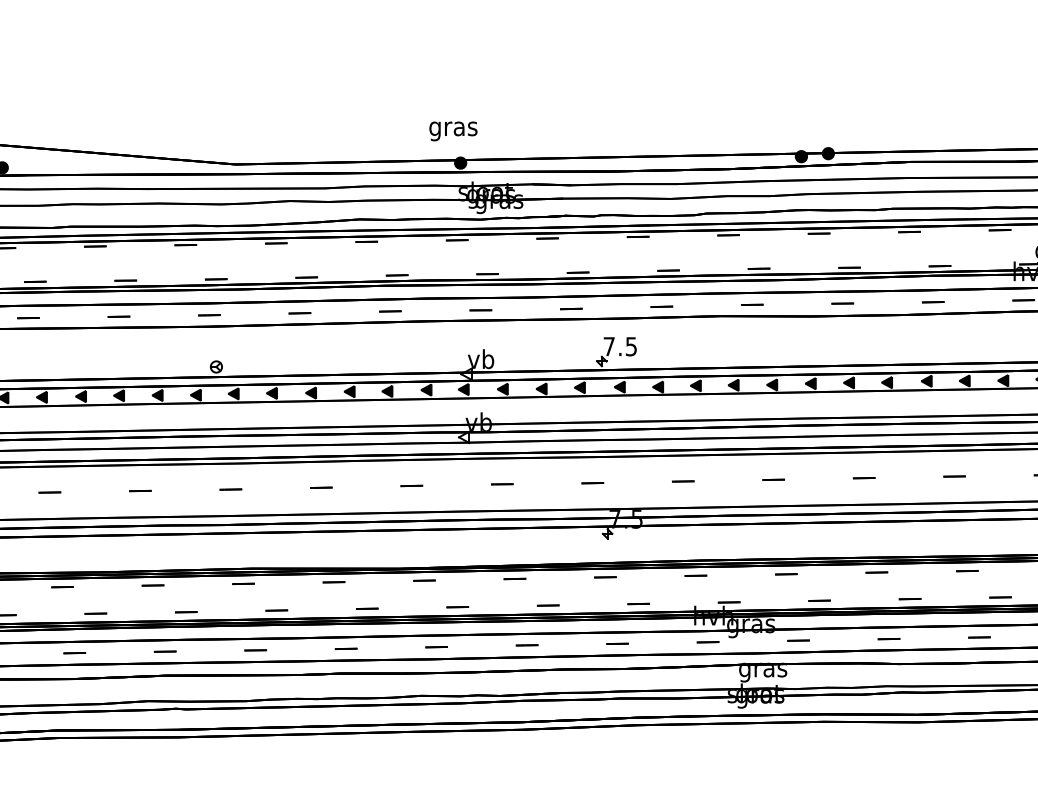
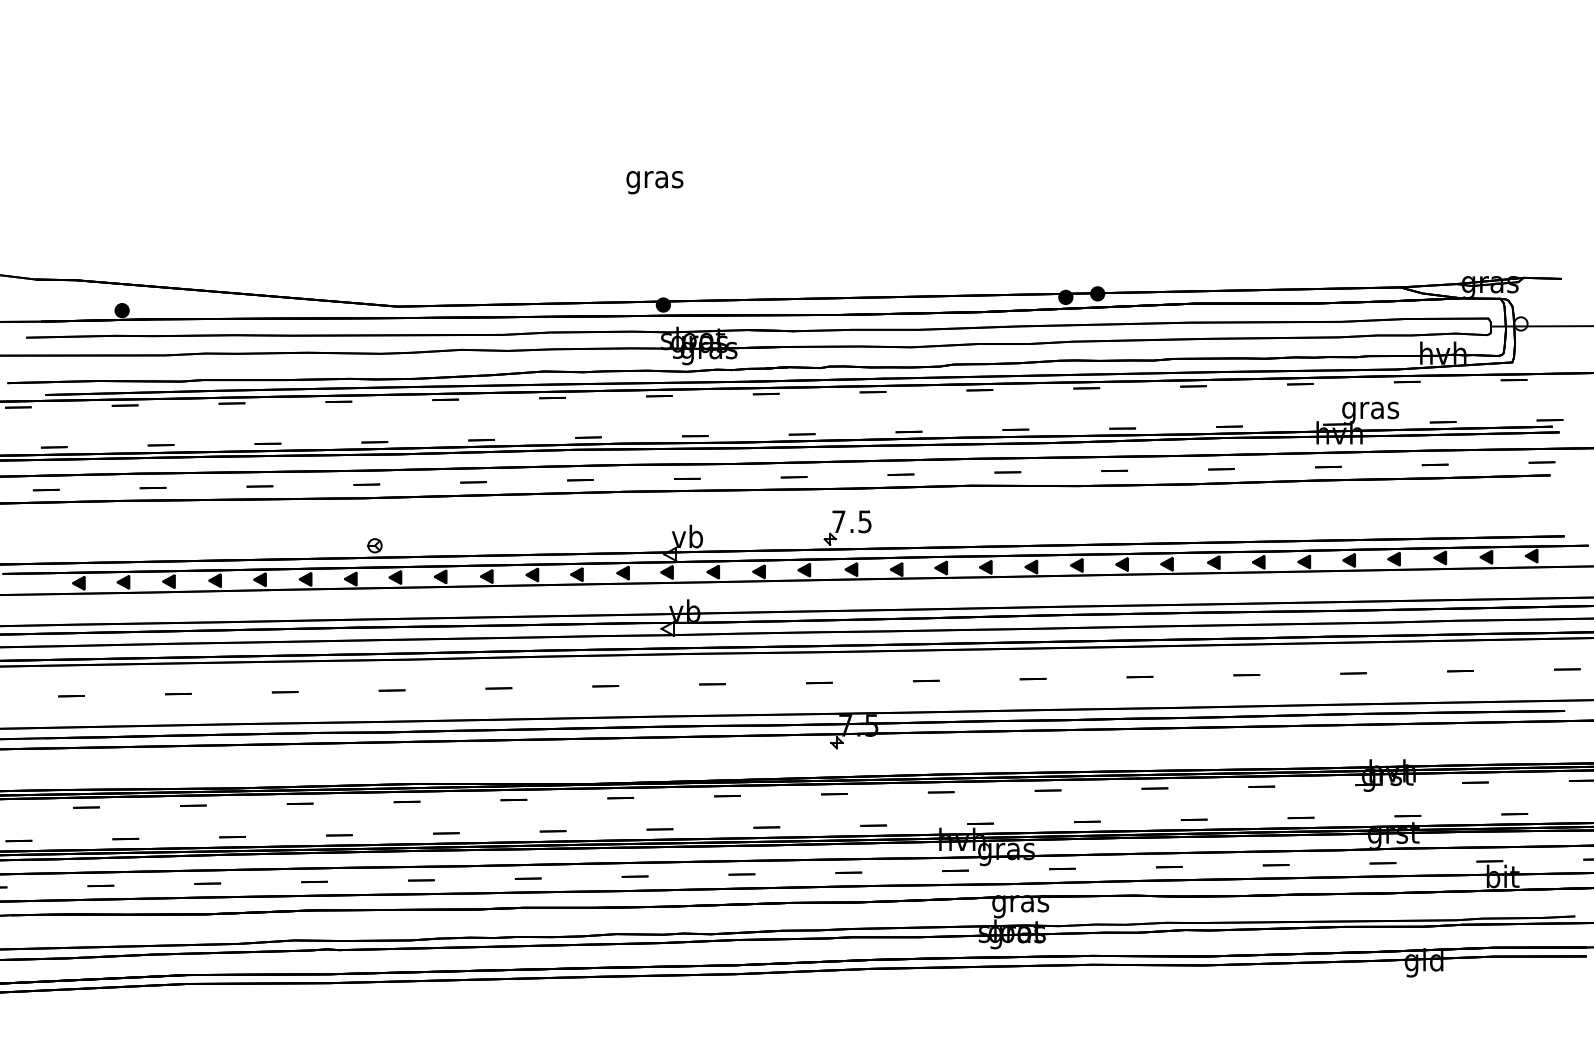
text: (453, 131) -> (654, 182), moved

